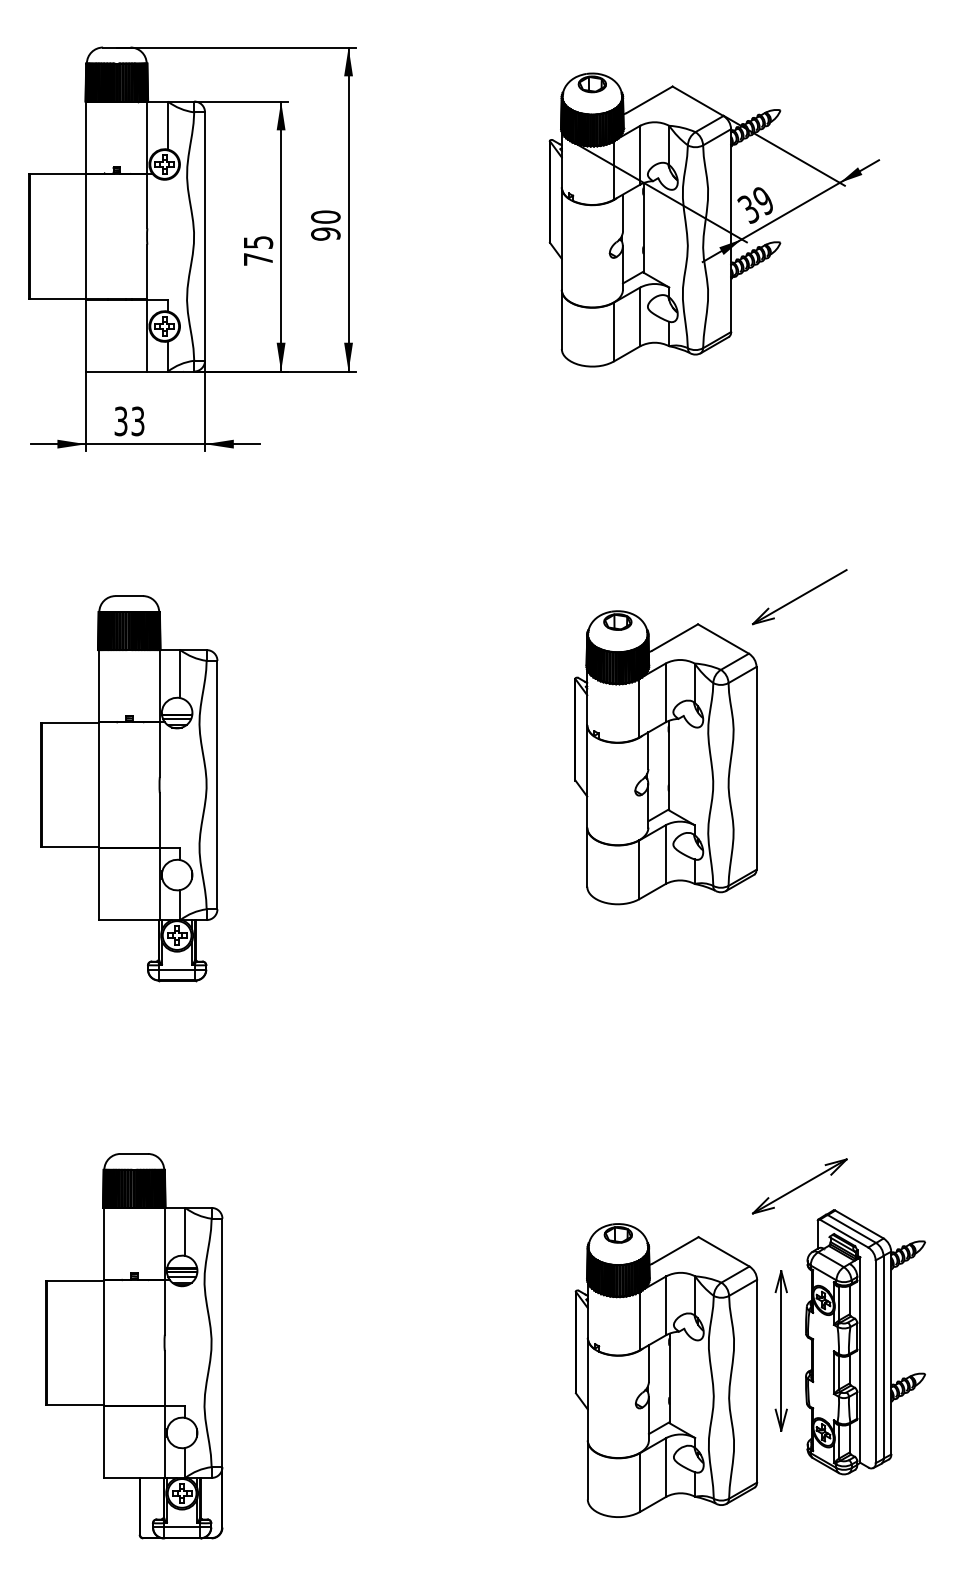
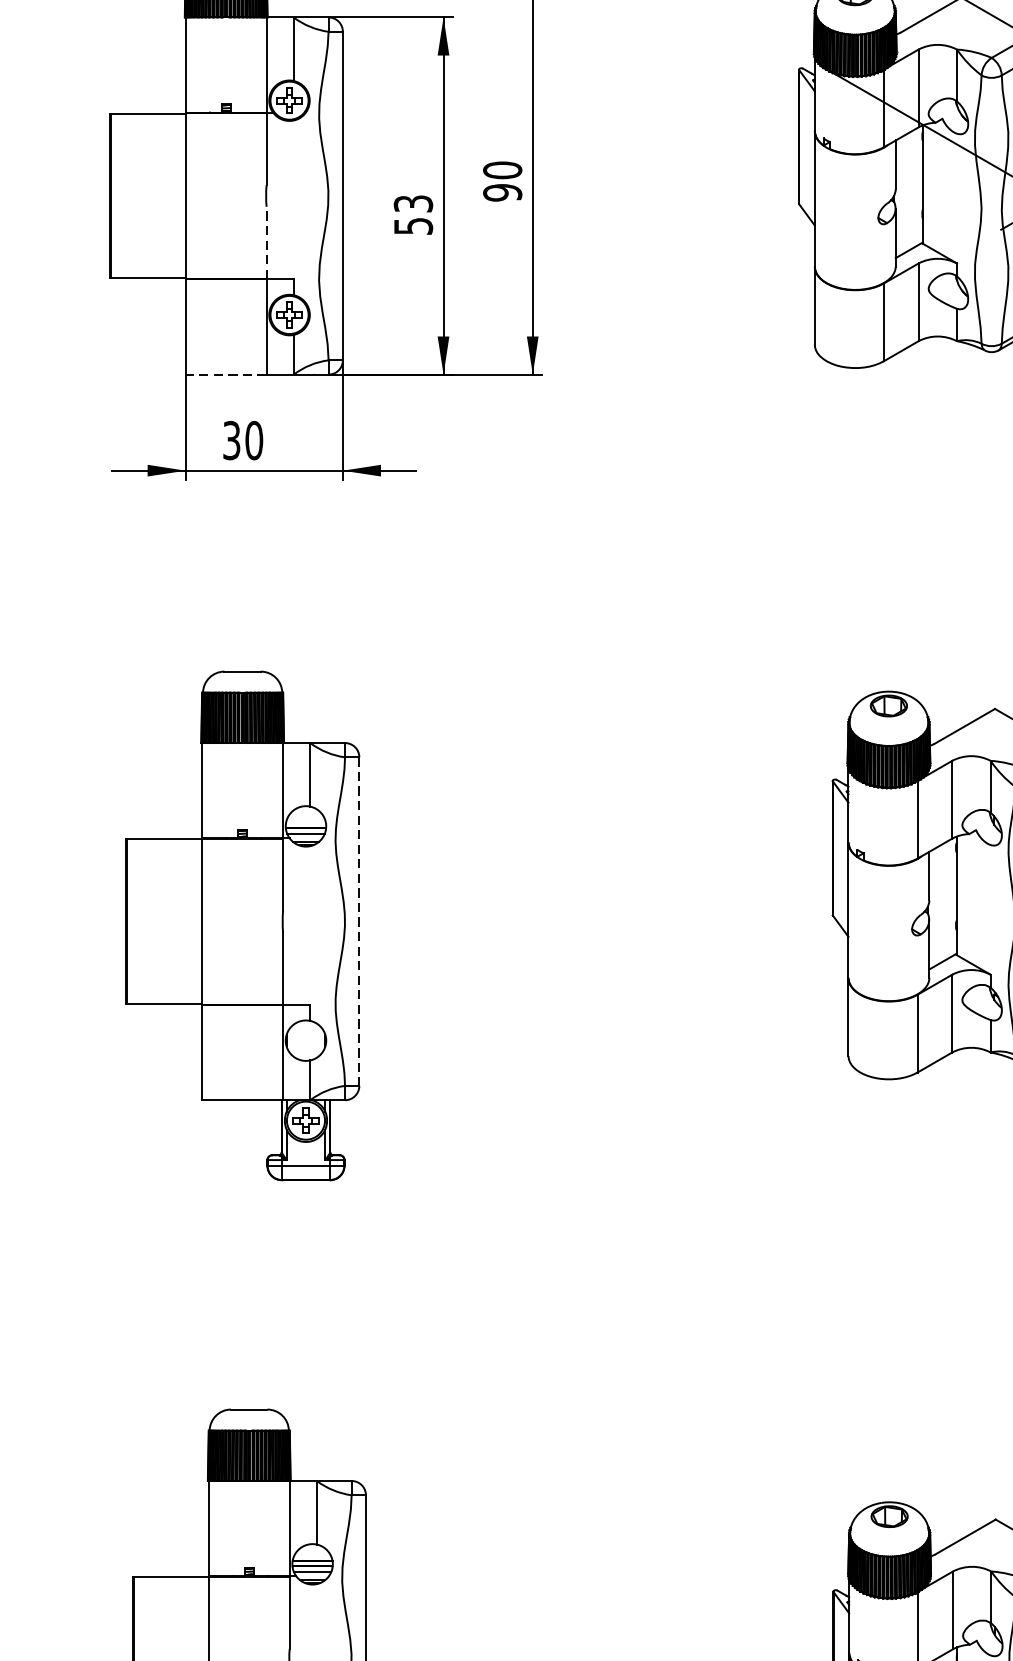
text: (258, 250) -> (413, 214), 75 -> 53
line: (147, 271) -> (266, 242), solid -> dashed
line: (116, 371) -> (225, 374), solid -> dashed
text: (137, 421) -> (253, 440), 33 -> 30
line: (217, 785) -> (359, 922), solid -> dashed

